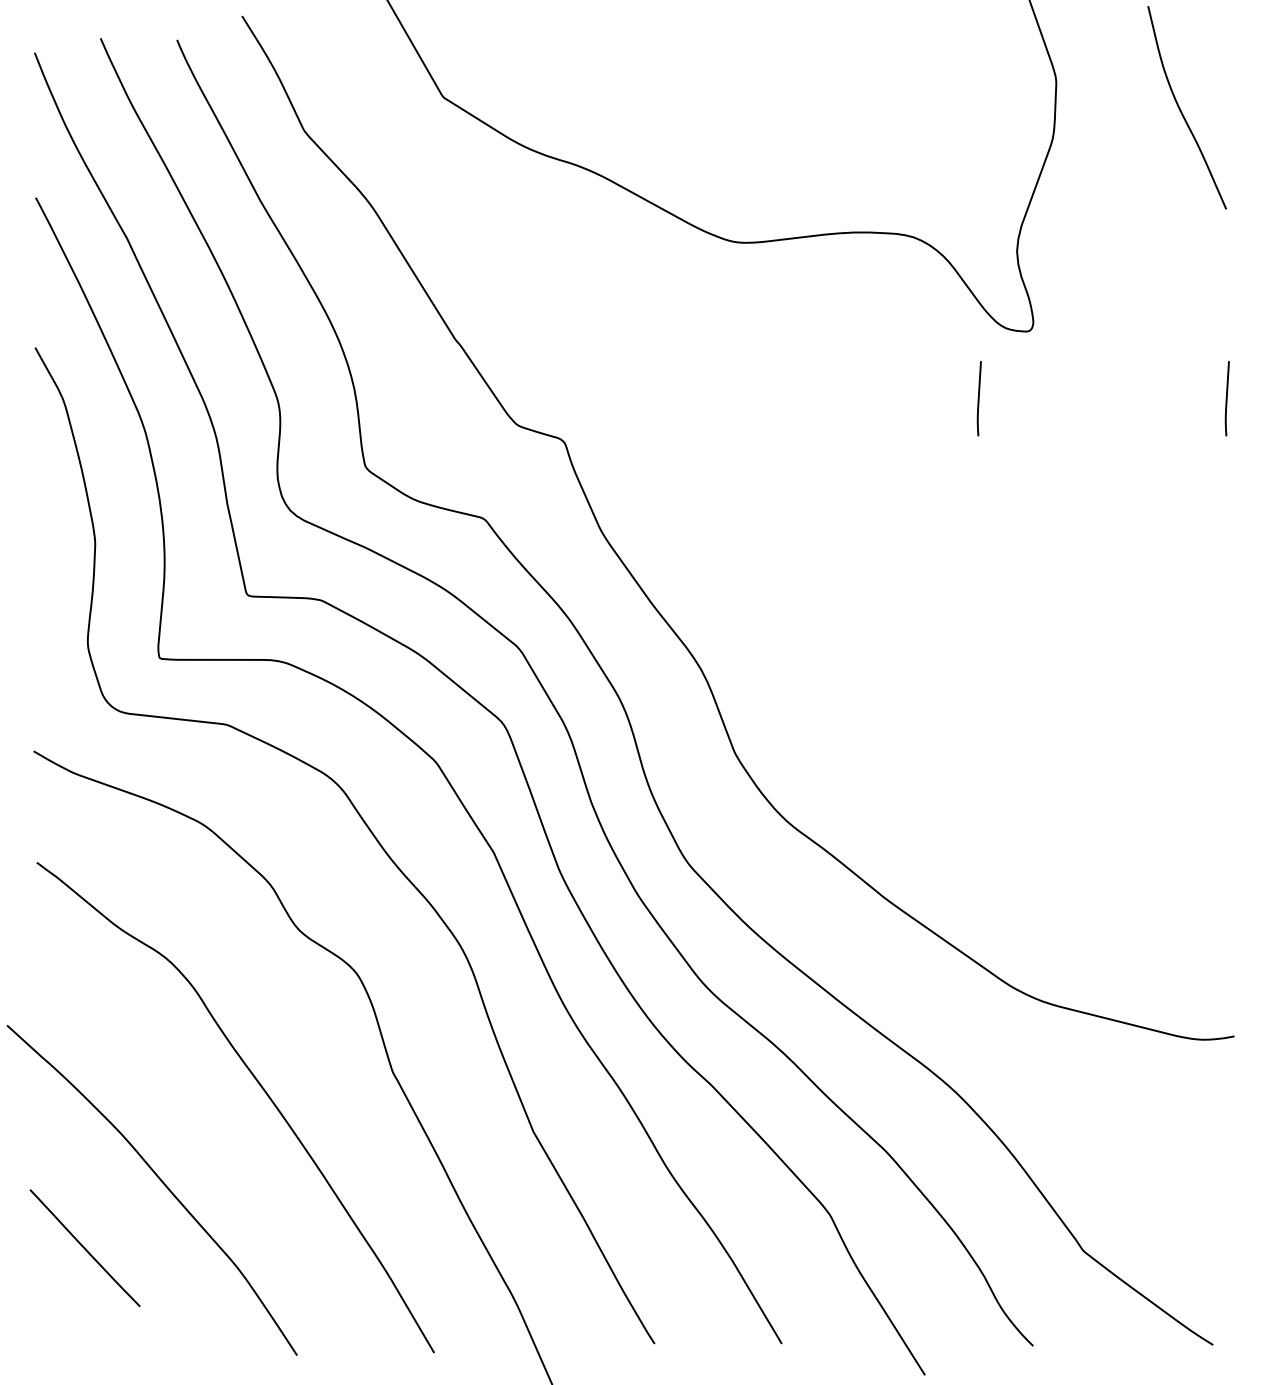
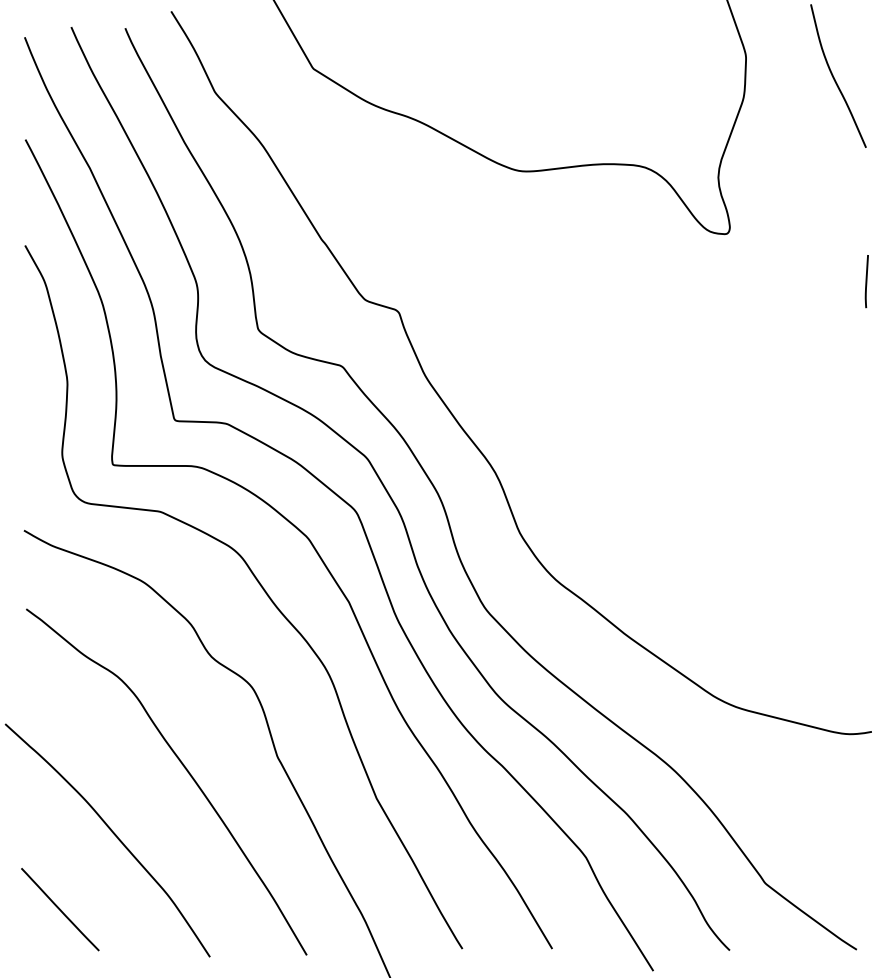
curve: (978, 398) -> (691, 281), removed
line: (84, 1248) -> (59, 909), moved

